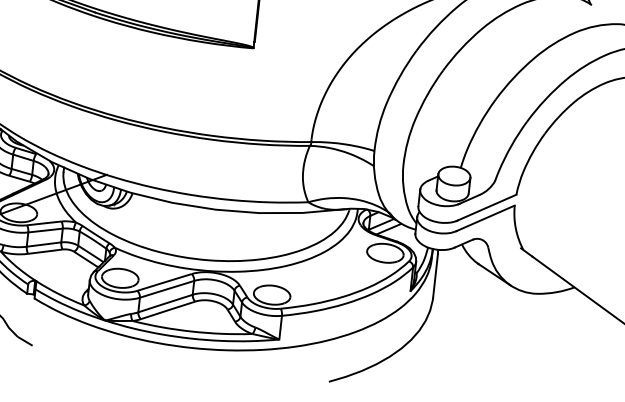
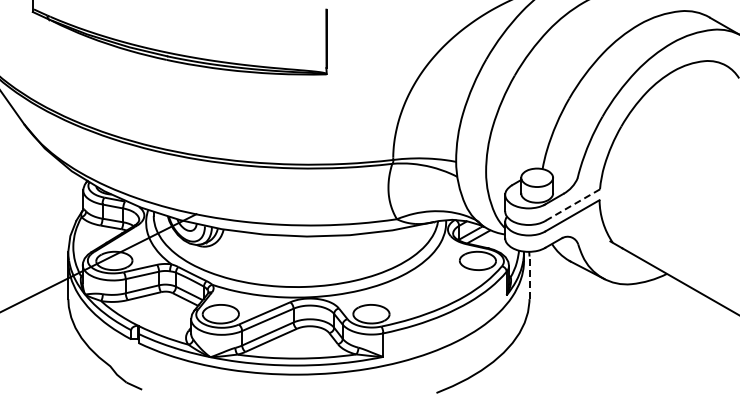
line: (485, 207) -> (571, 205), solid -> dashed
line: (435, 275) -> (529, 277), solid -> dashed

